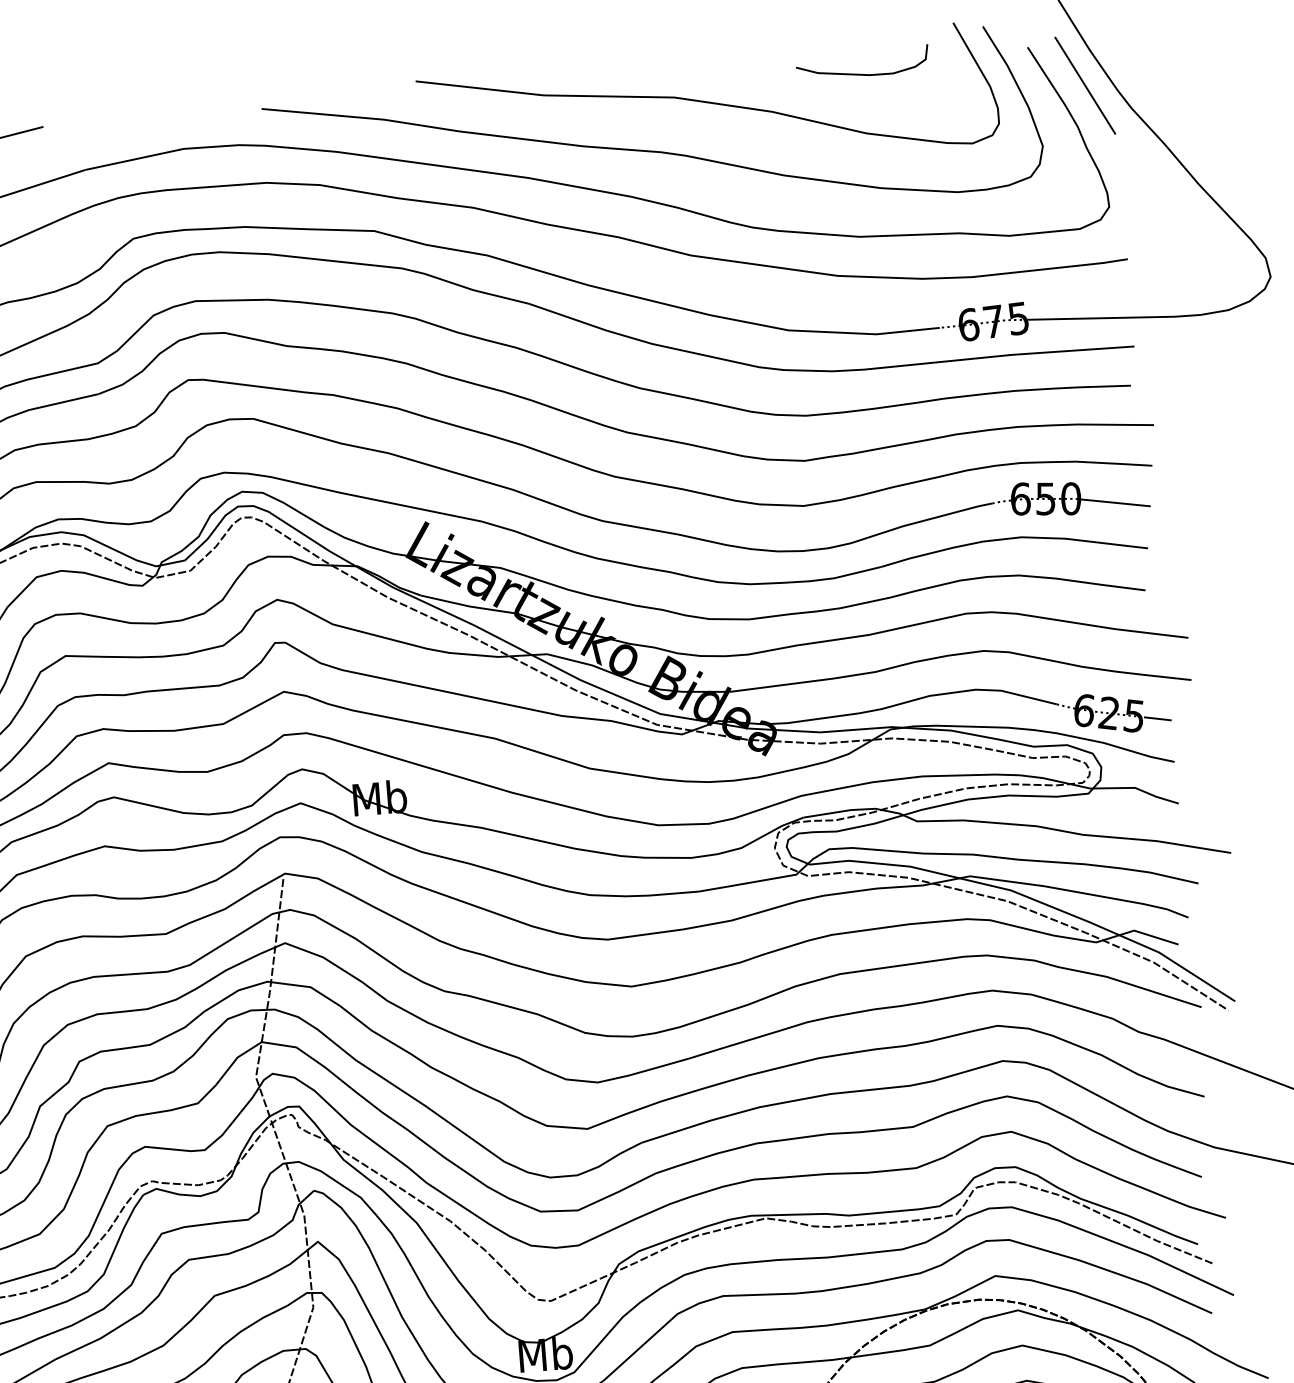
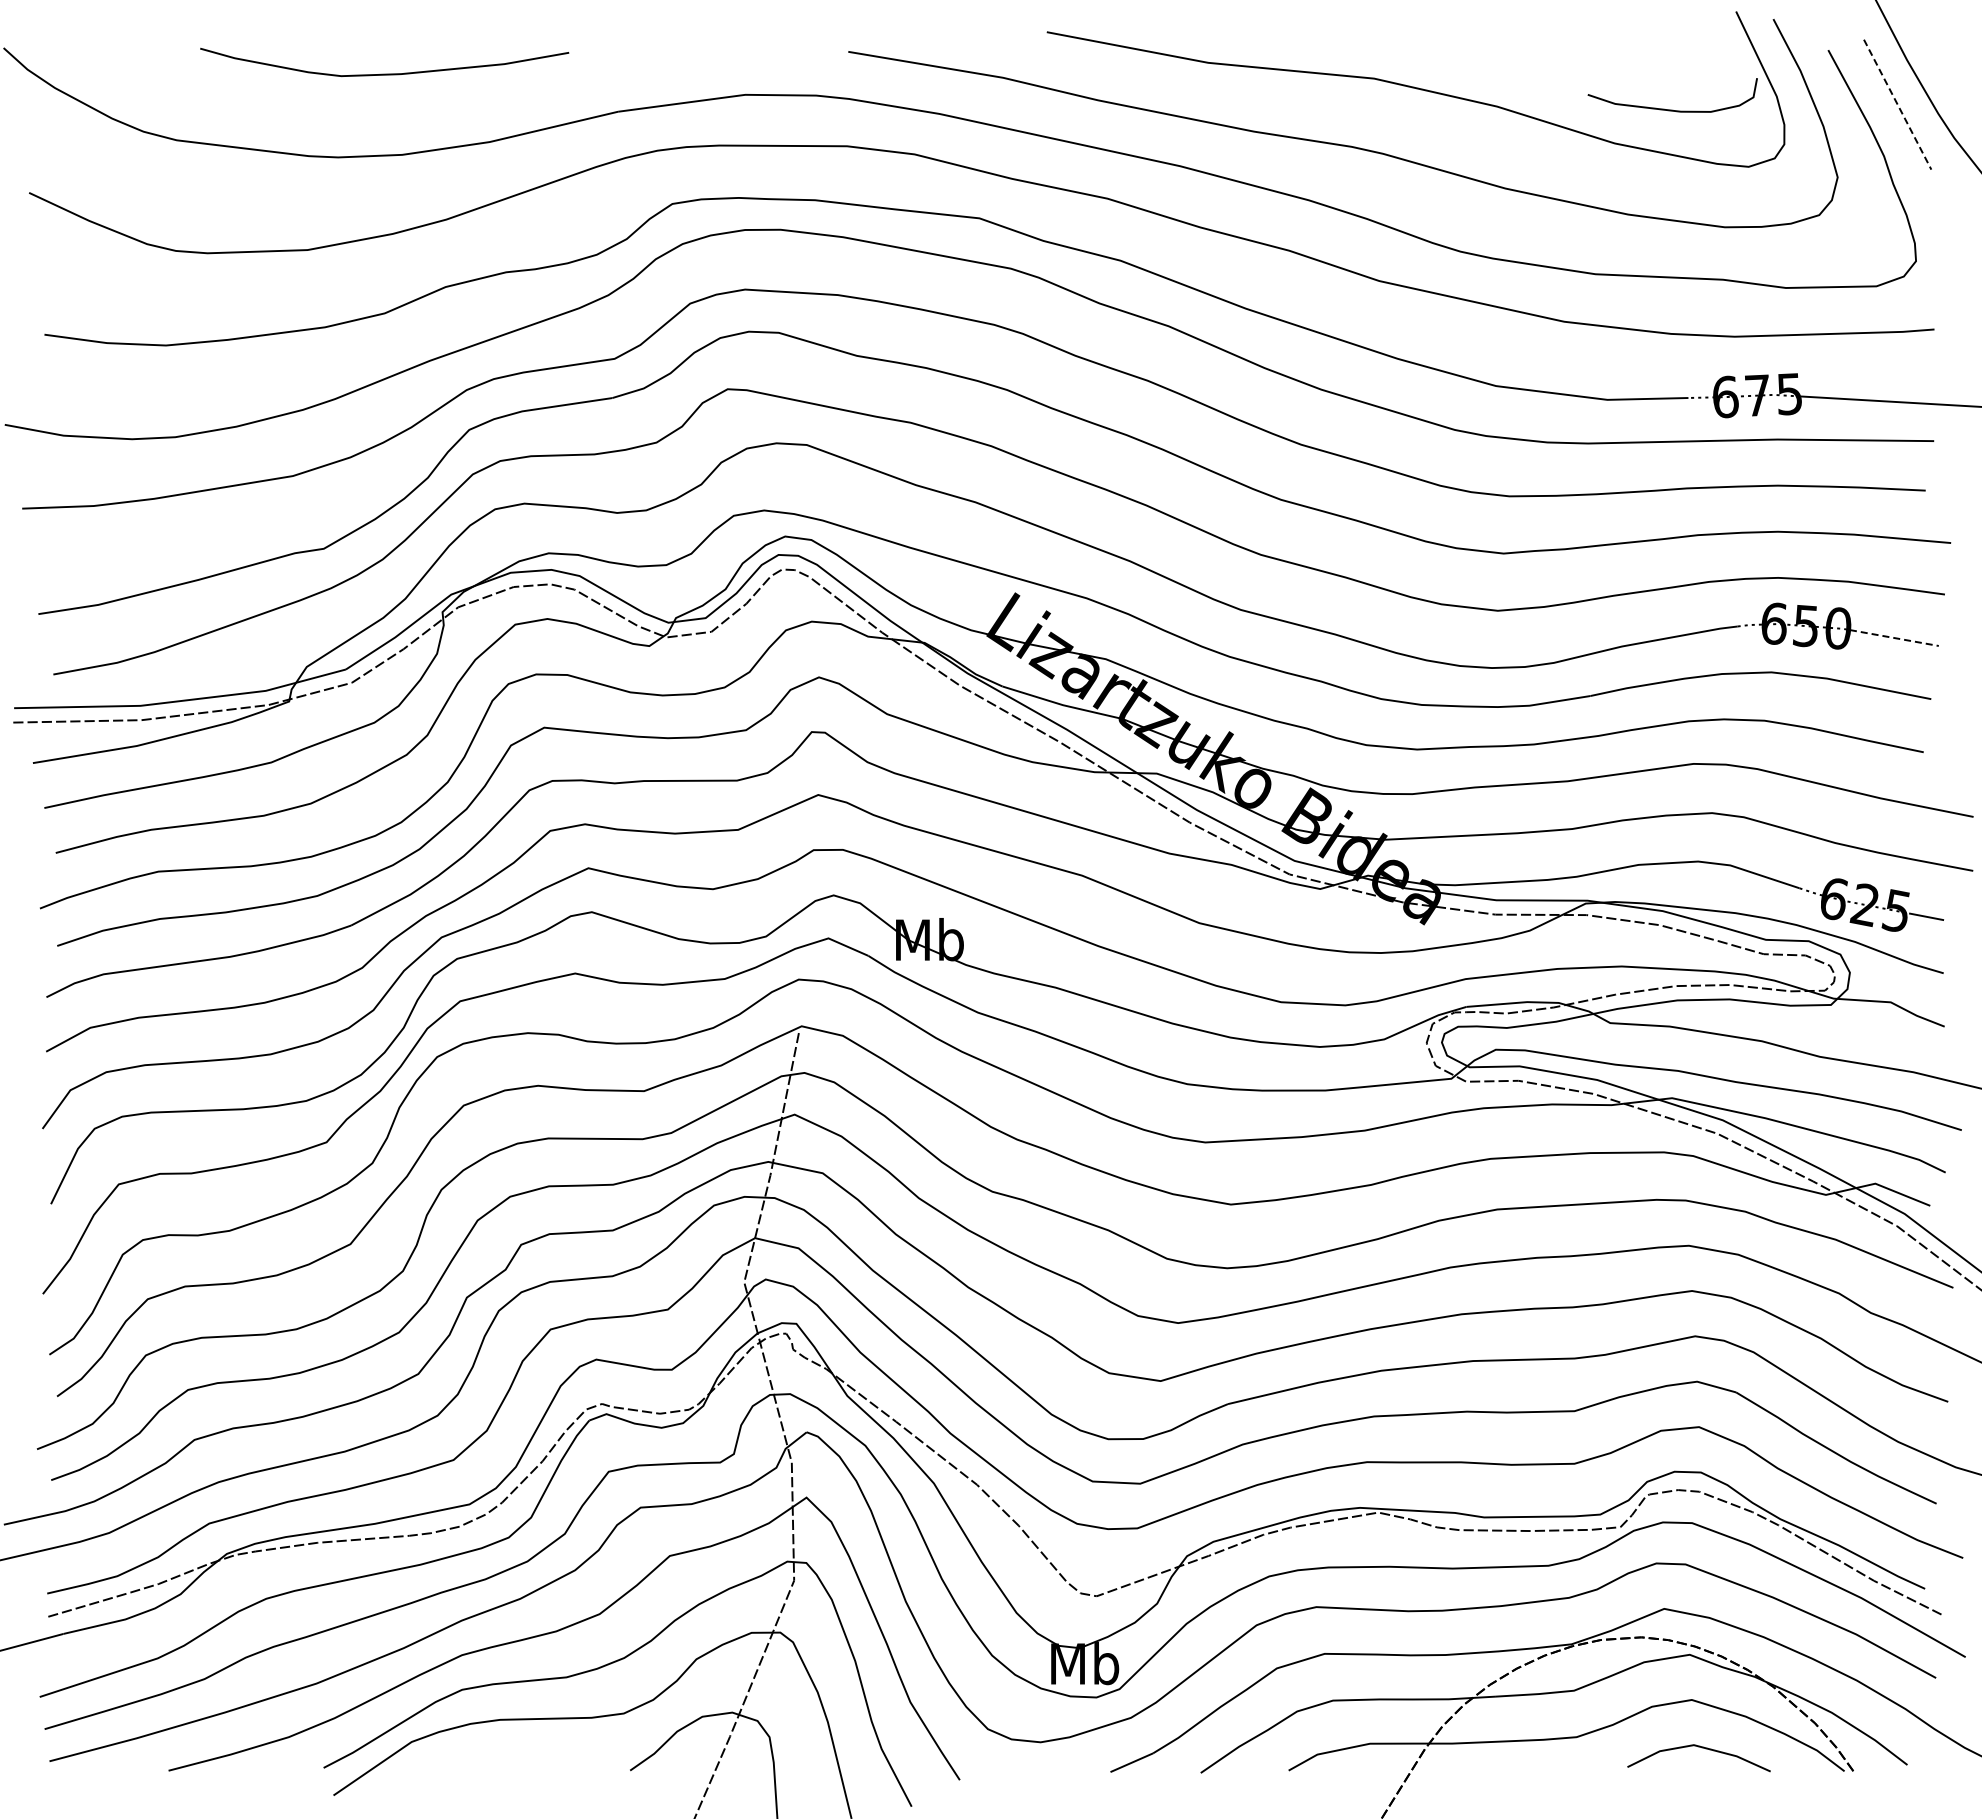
curve: (863, 73) -> (1672, 109), moved
line: (1085, 86) -> (1897, 105), solid -> dashed
line: (1115, 503) -> (1894, 638), solid -> dashed

